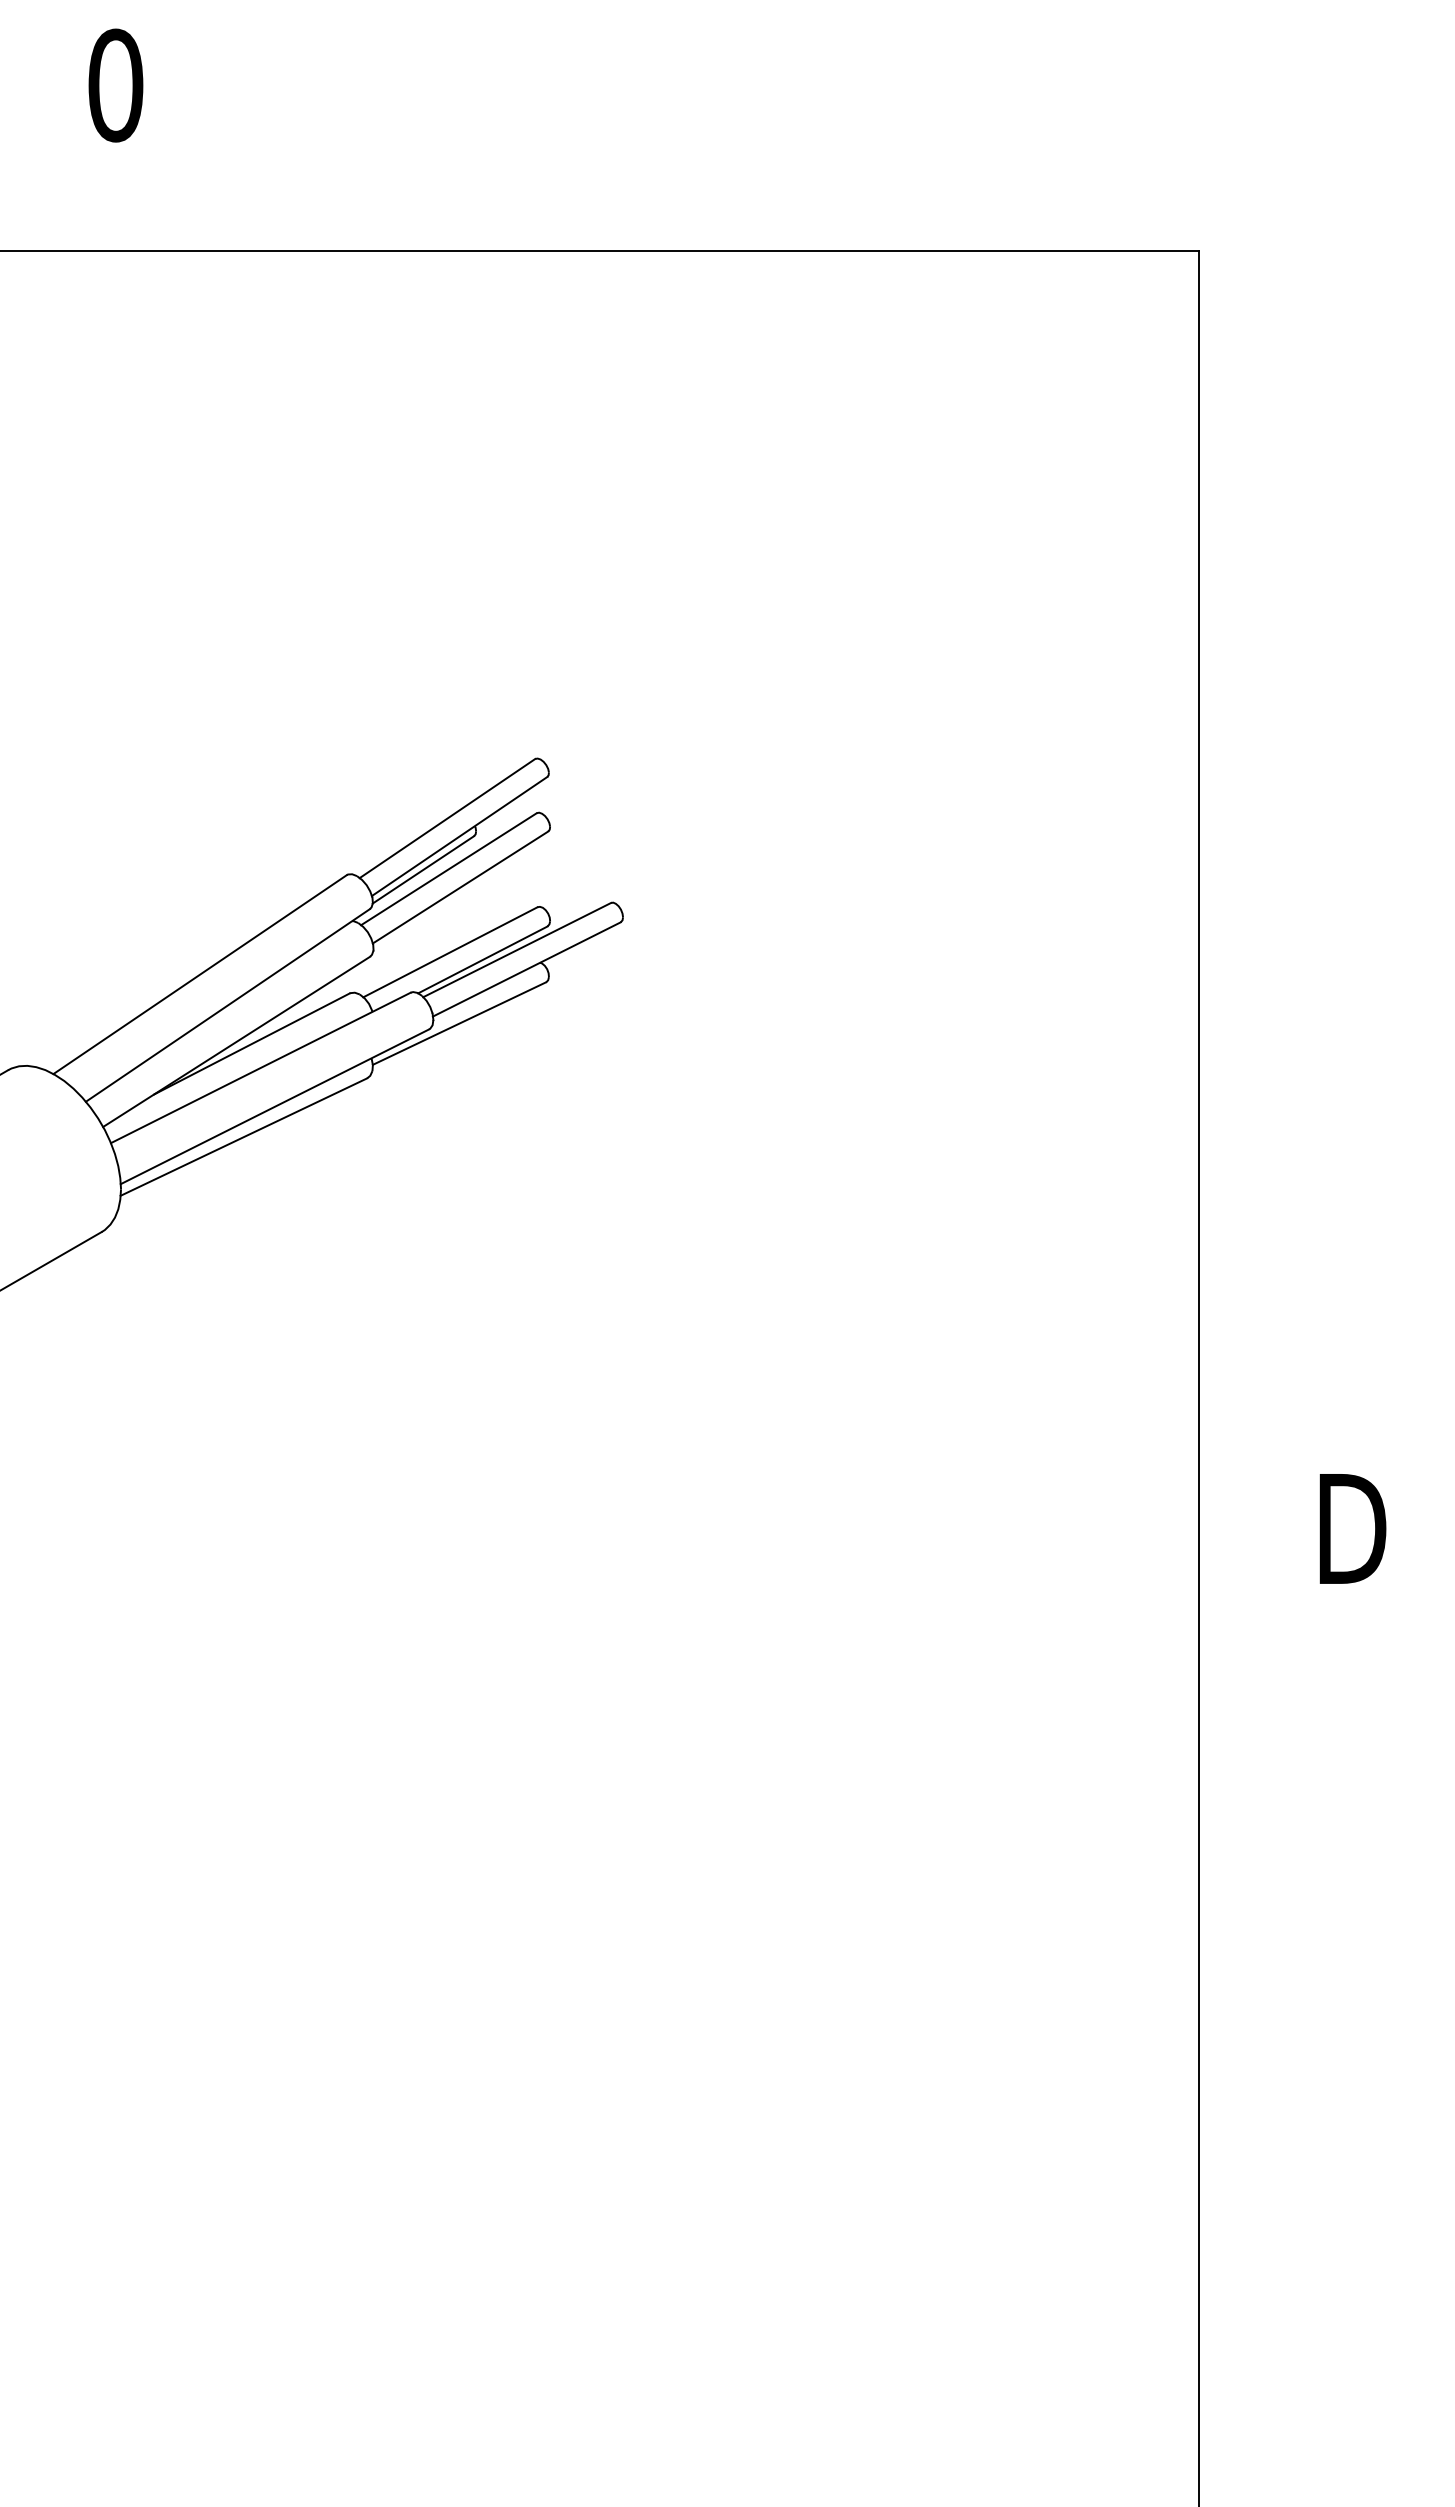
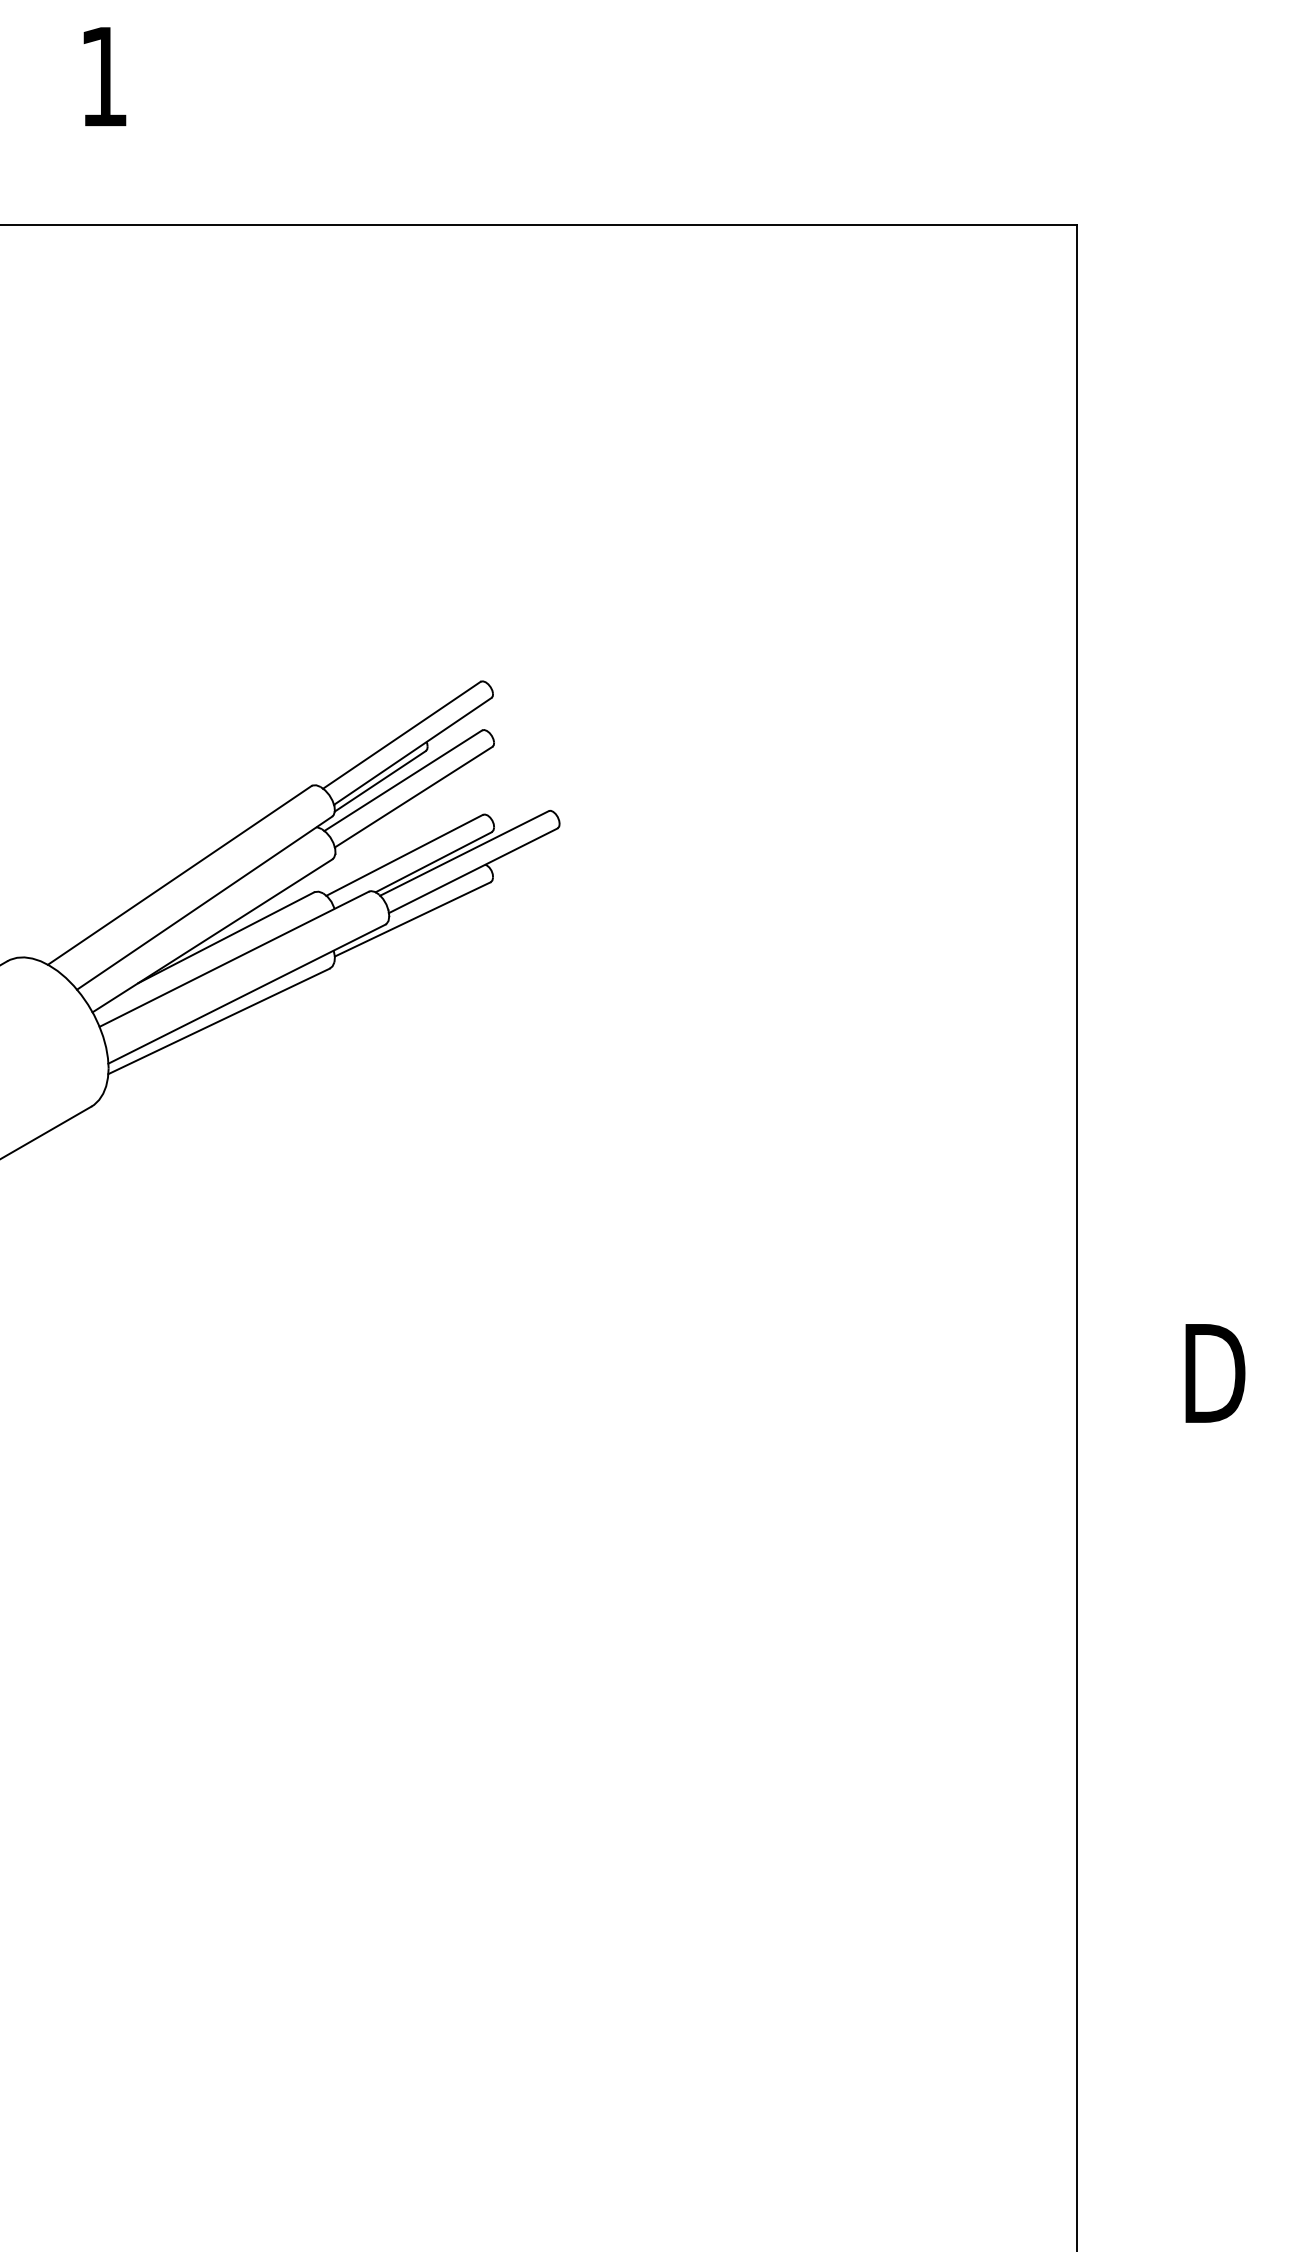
text: (115, 85) -> (103, 76), 0 -> 1

